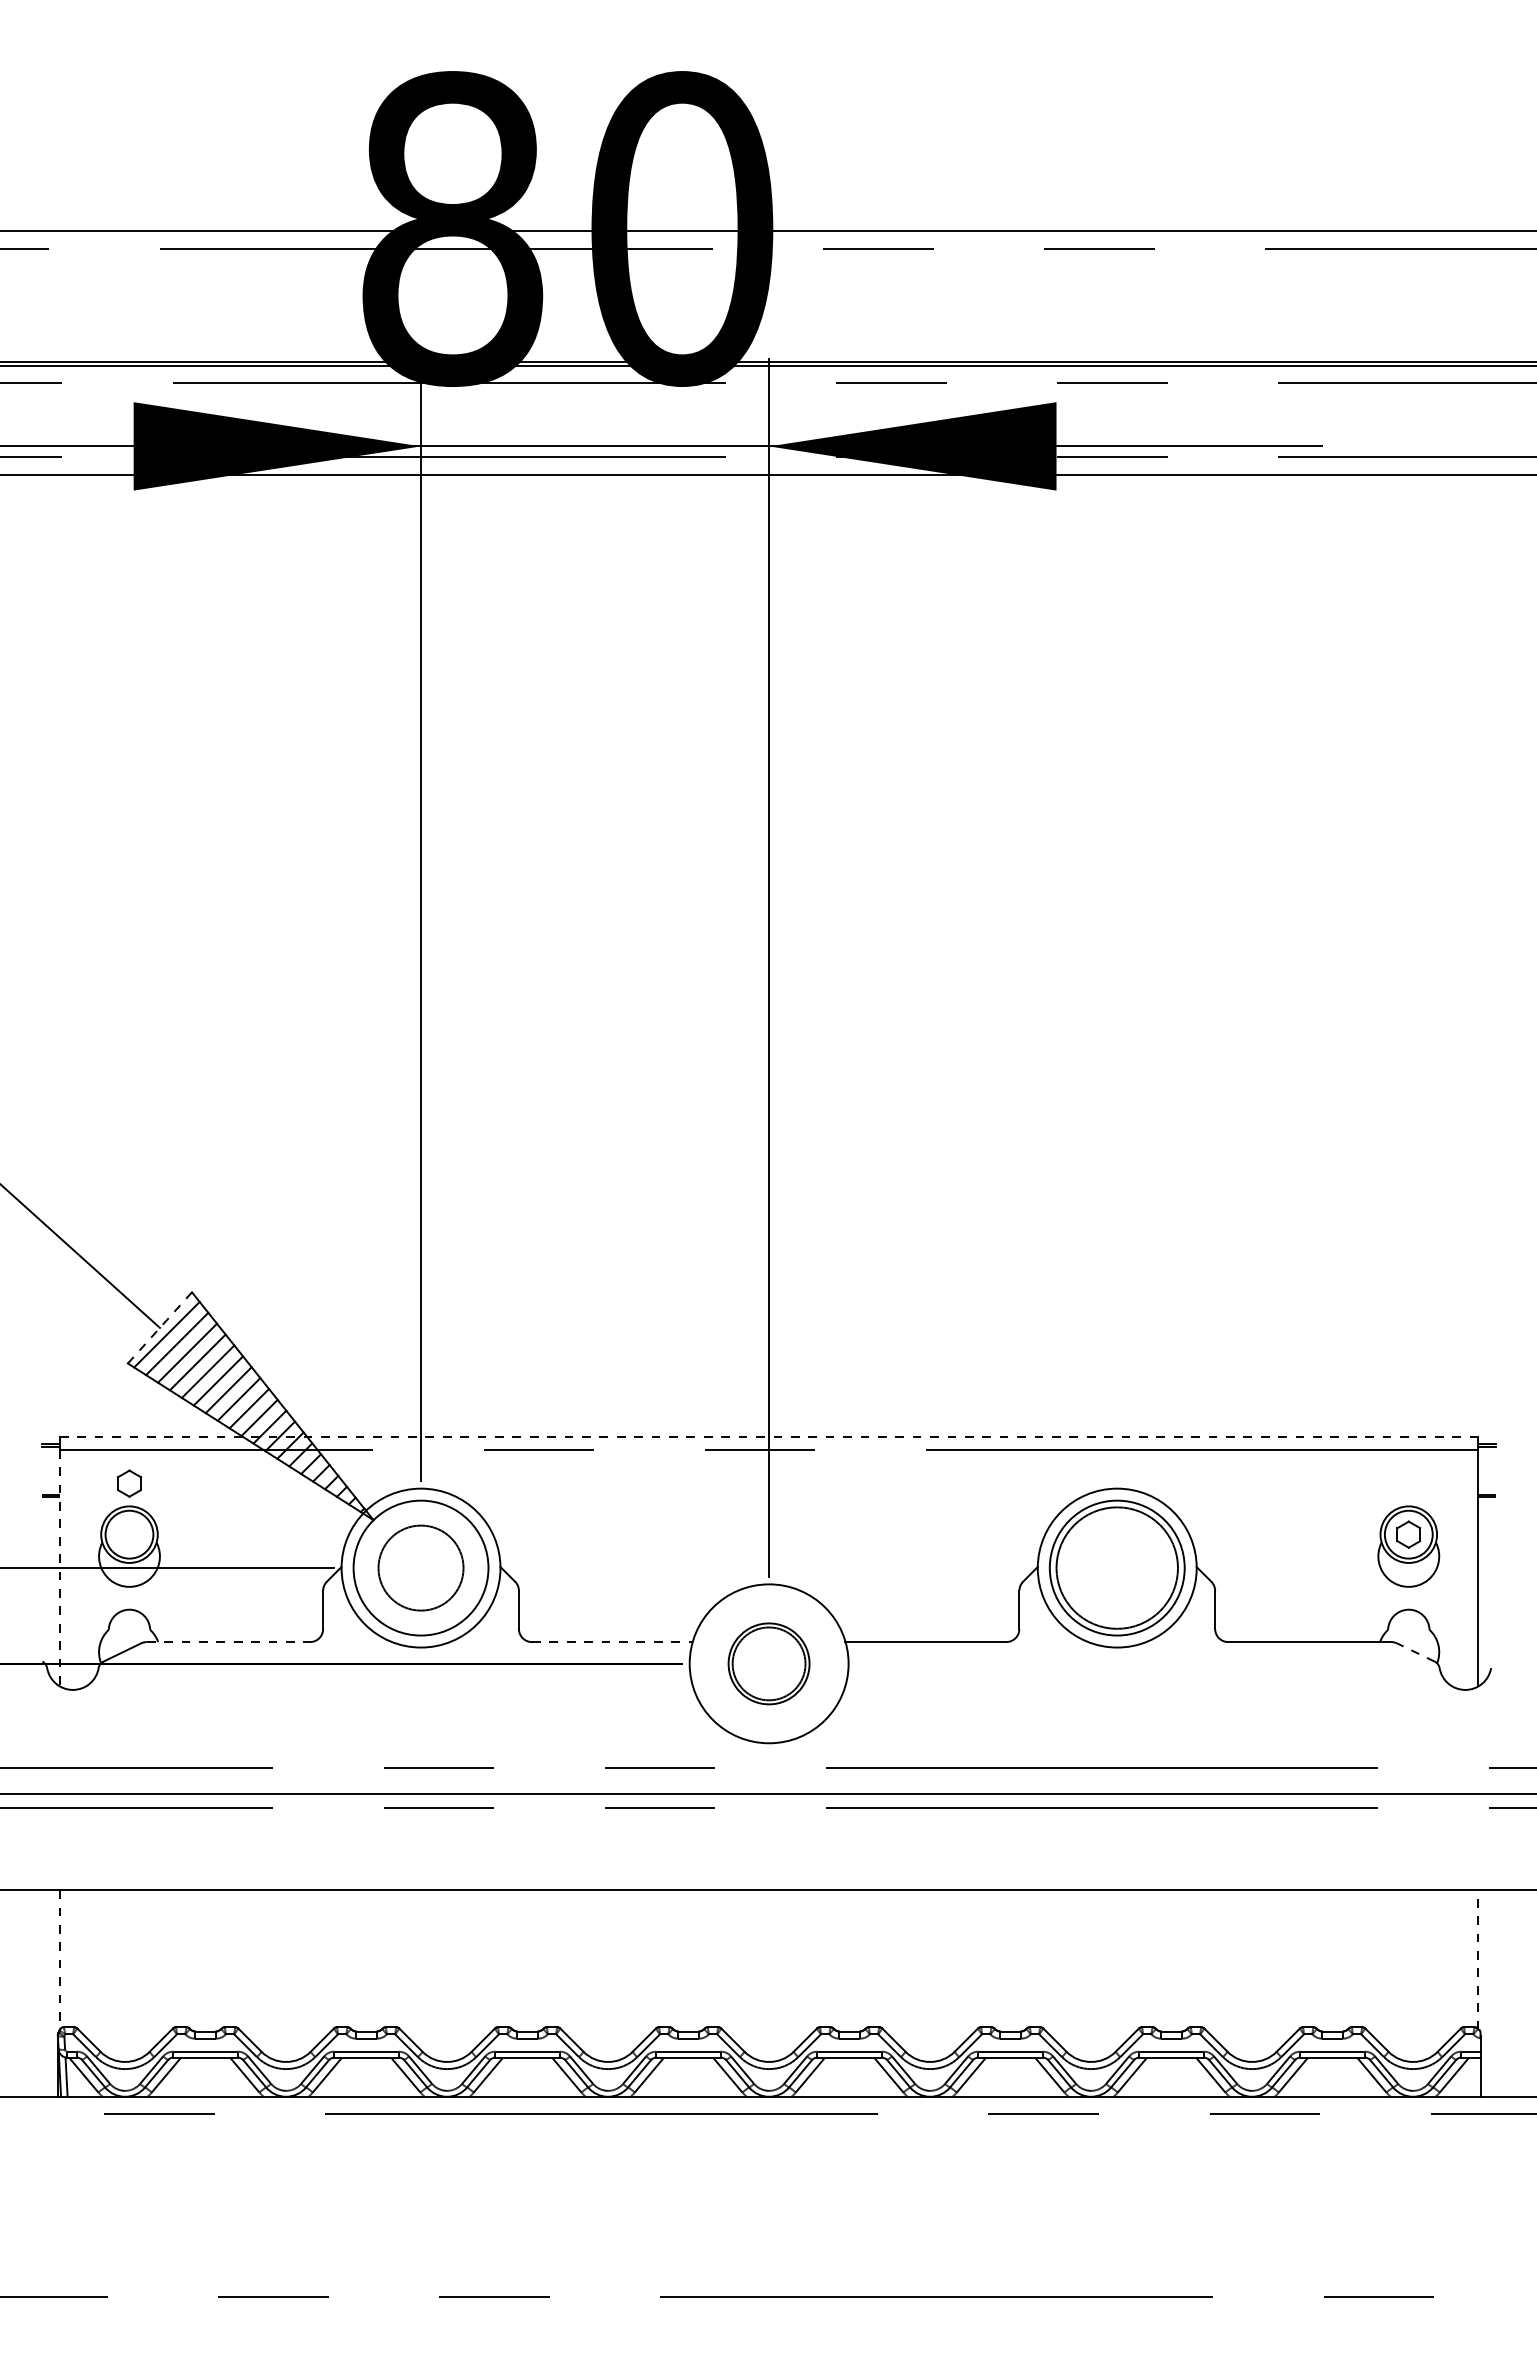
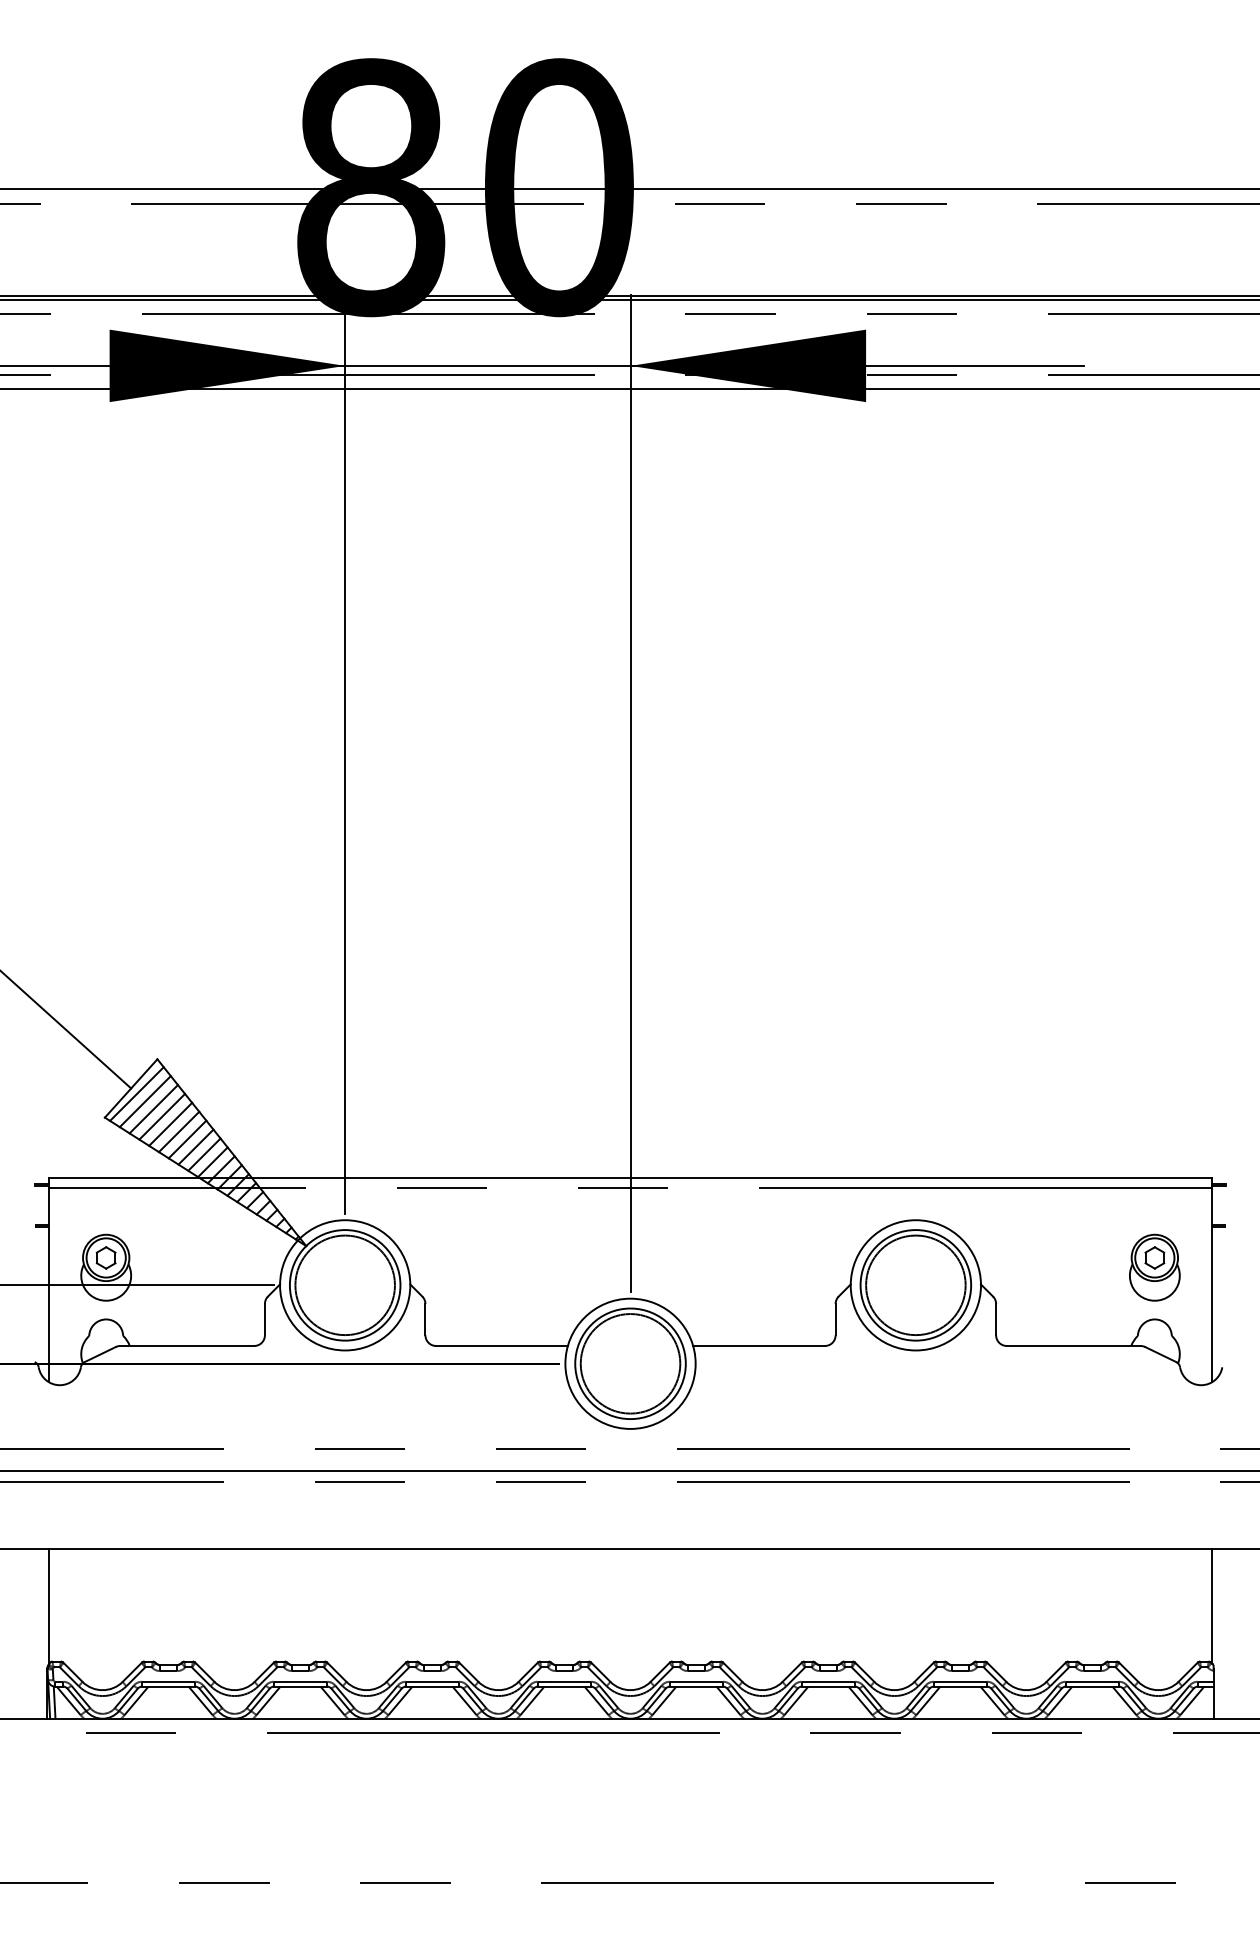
line: (159, 1327) -> (130, 1088), dashed -> solid
line: (768, 1436) -> (630, 1177), dashed -> solid
part: (129, 1483) -> (106, 1257), moved
circle: (420, 1567) -> (344, 1284), size x1.43
line: (59, 1568) -> (48, 1285), dashed -> solid
line: (228, 1642) -> (187, 1346), dashed -> solid
line: (612, 1642) -> (502, 1346), dashed -> solid
line: (1415, 1652) -> (1160, 1354), dashed -> solid
part: (768, 1663) -> (630, 1363), size x1.67
line: (59, 1959) -> (48, 1606), dashed -> solid
line: (1478, 1959) -> (1211, 1606), dashed -> solid

